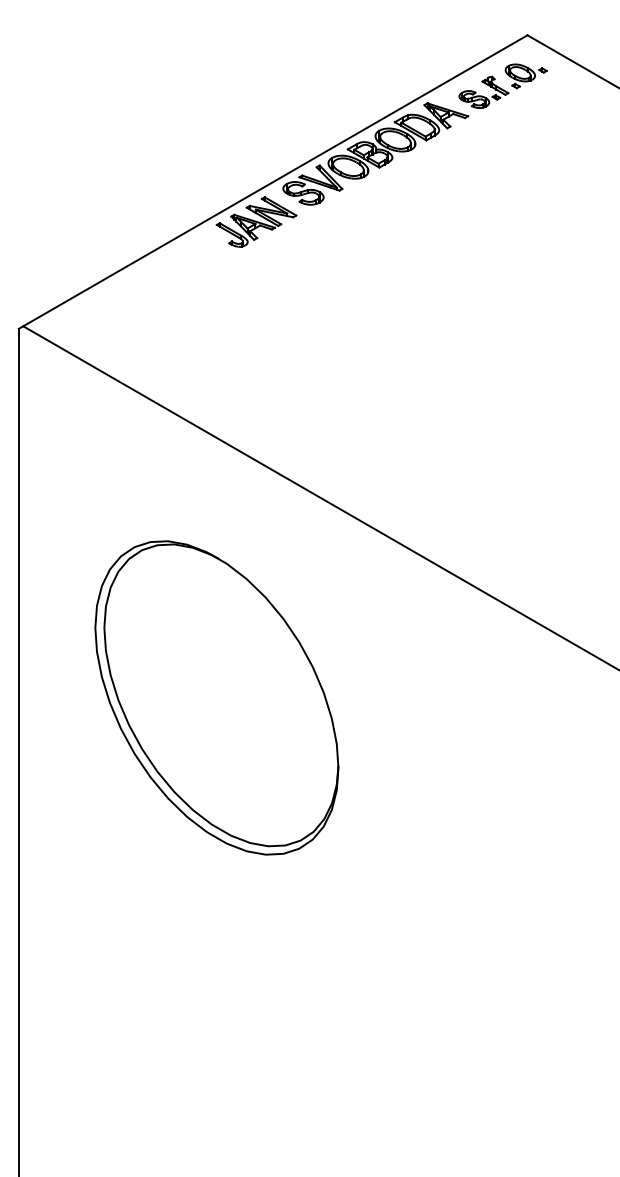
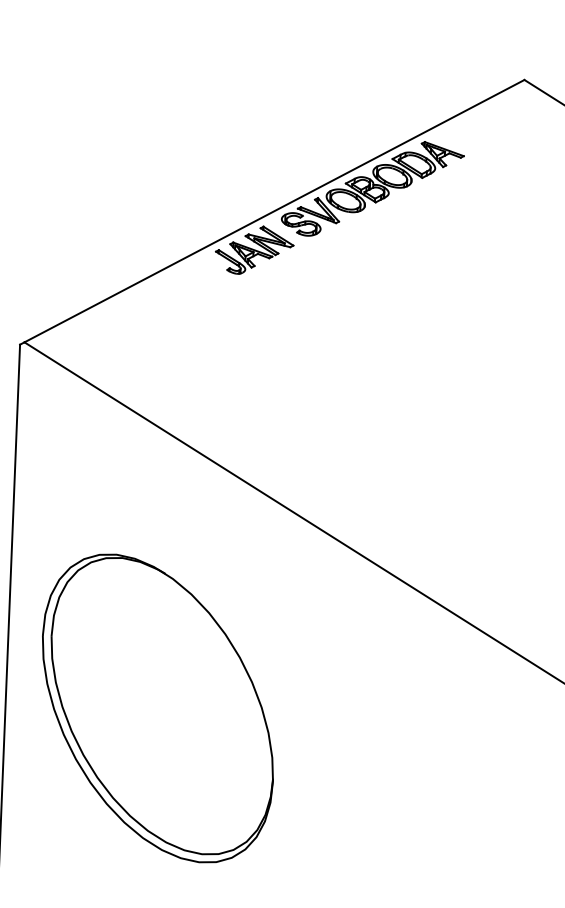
part: (502, 85) -> (498, 127), removed
part: (216, 697) -> (157, 708), moved

